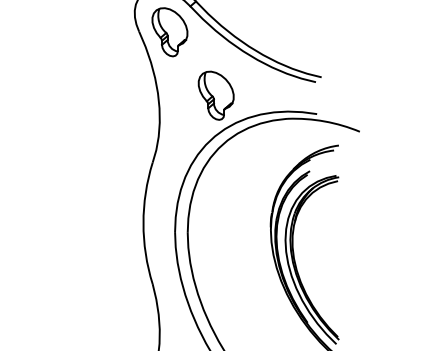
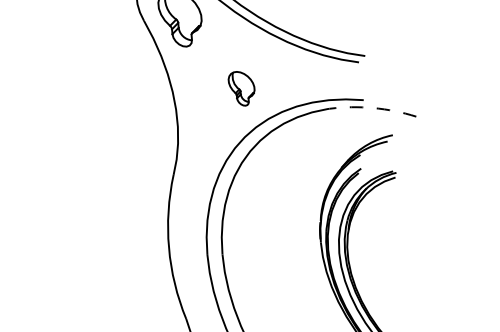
part: (215, 95) -> (241, 88), size x0.6
arc: (324, 121) -> (373, 108), solid -> dashed

